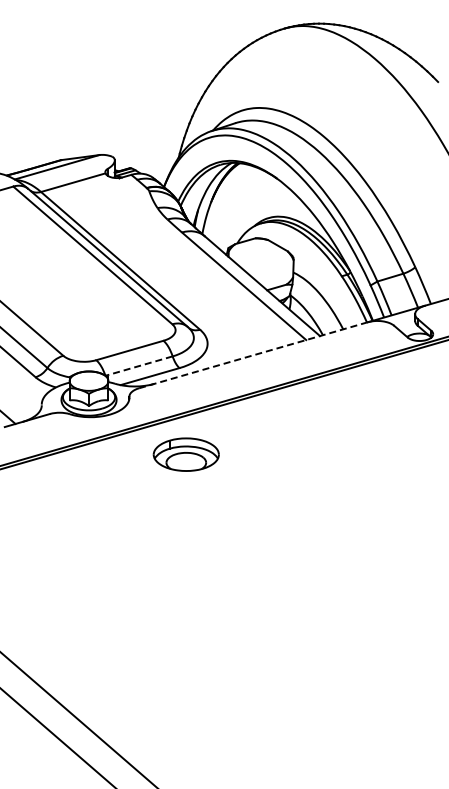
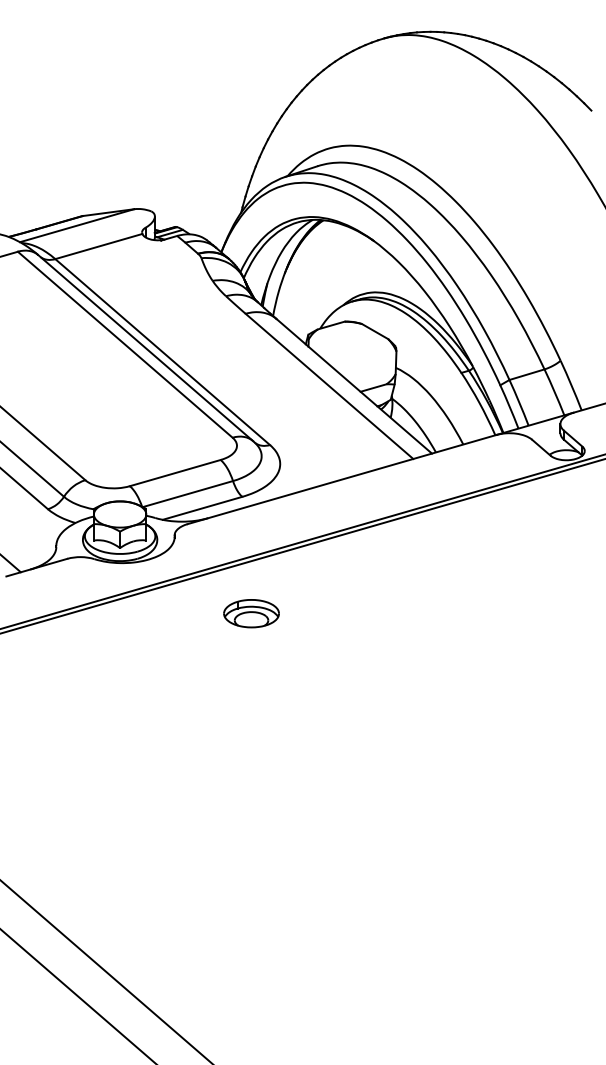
line: (253, 355) -> (342, 479), dashed -> solid
line: (139, 366) -> (188, 494), dashed -> solid
part: (186, 454) -> (251, 613), size x0.62

